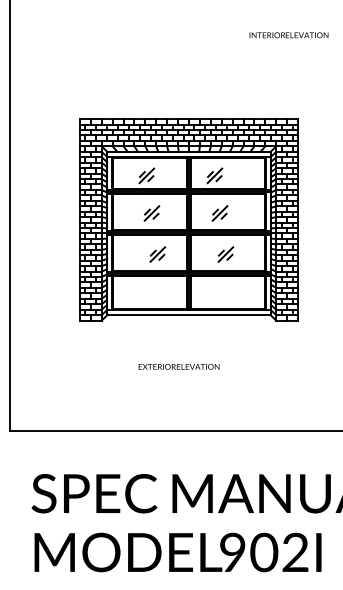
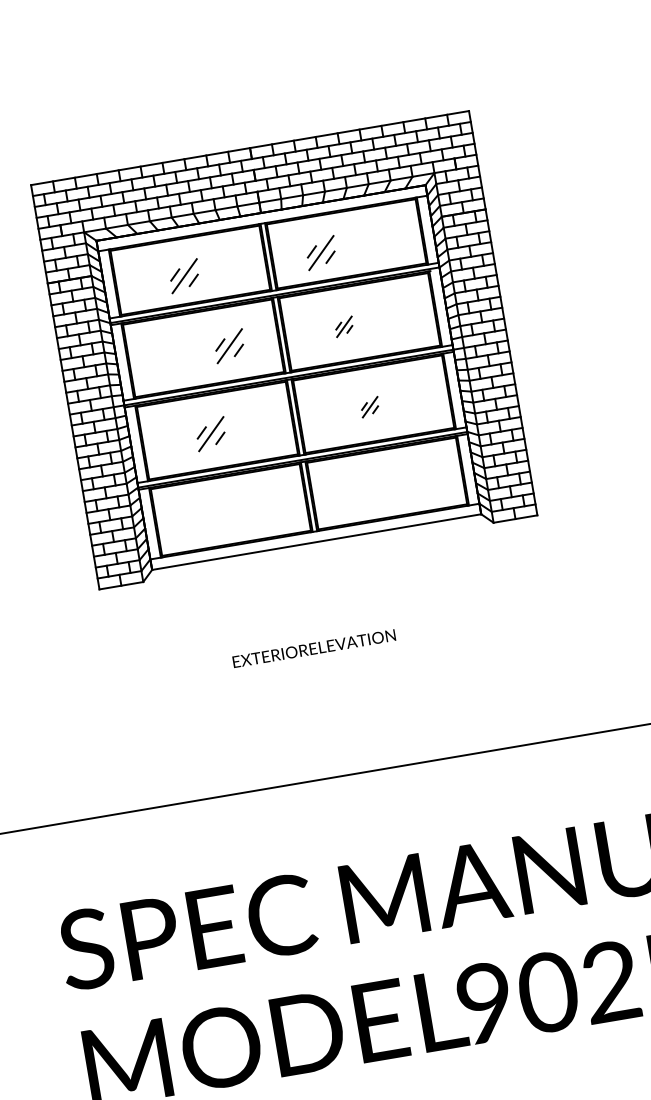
part: (151, 213) -> (228, 346), moved
part: (219, 213) -> (343, 327), size x0.6
part: (157, 254) -> (210, 434), moved
part: (225, 254) -> (369, 407), size x0.6

